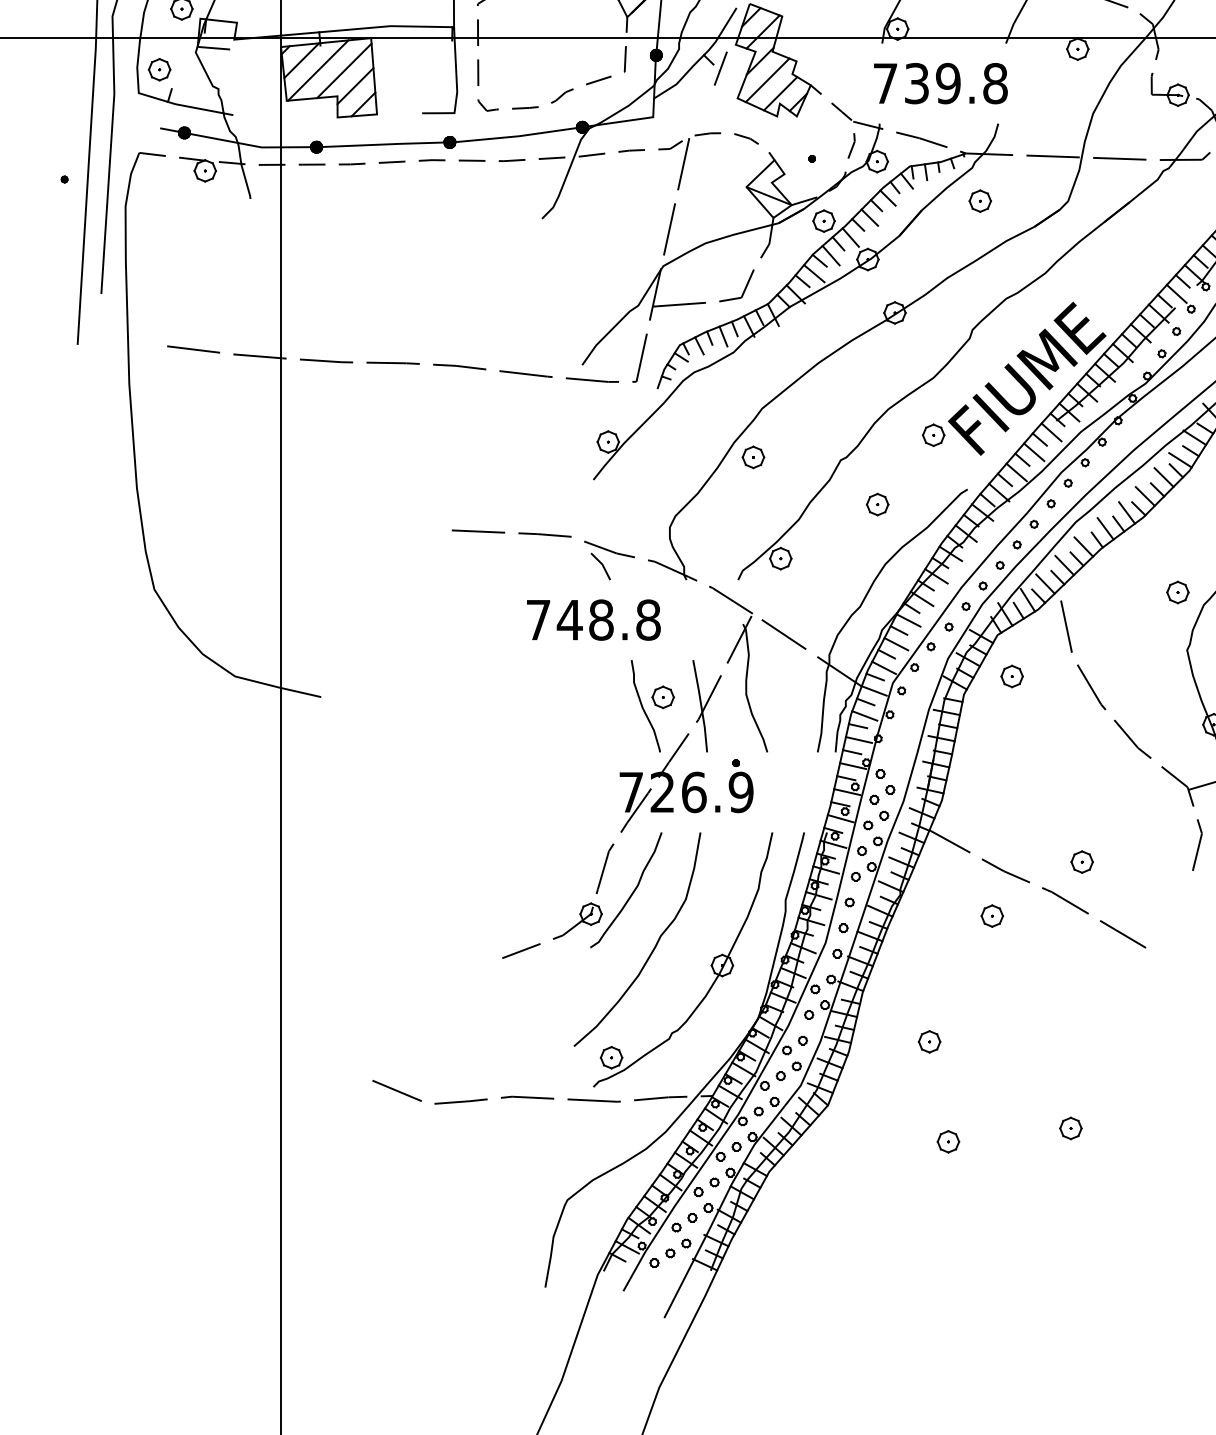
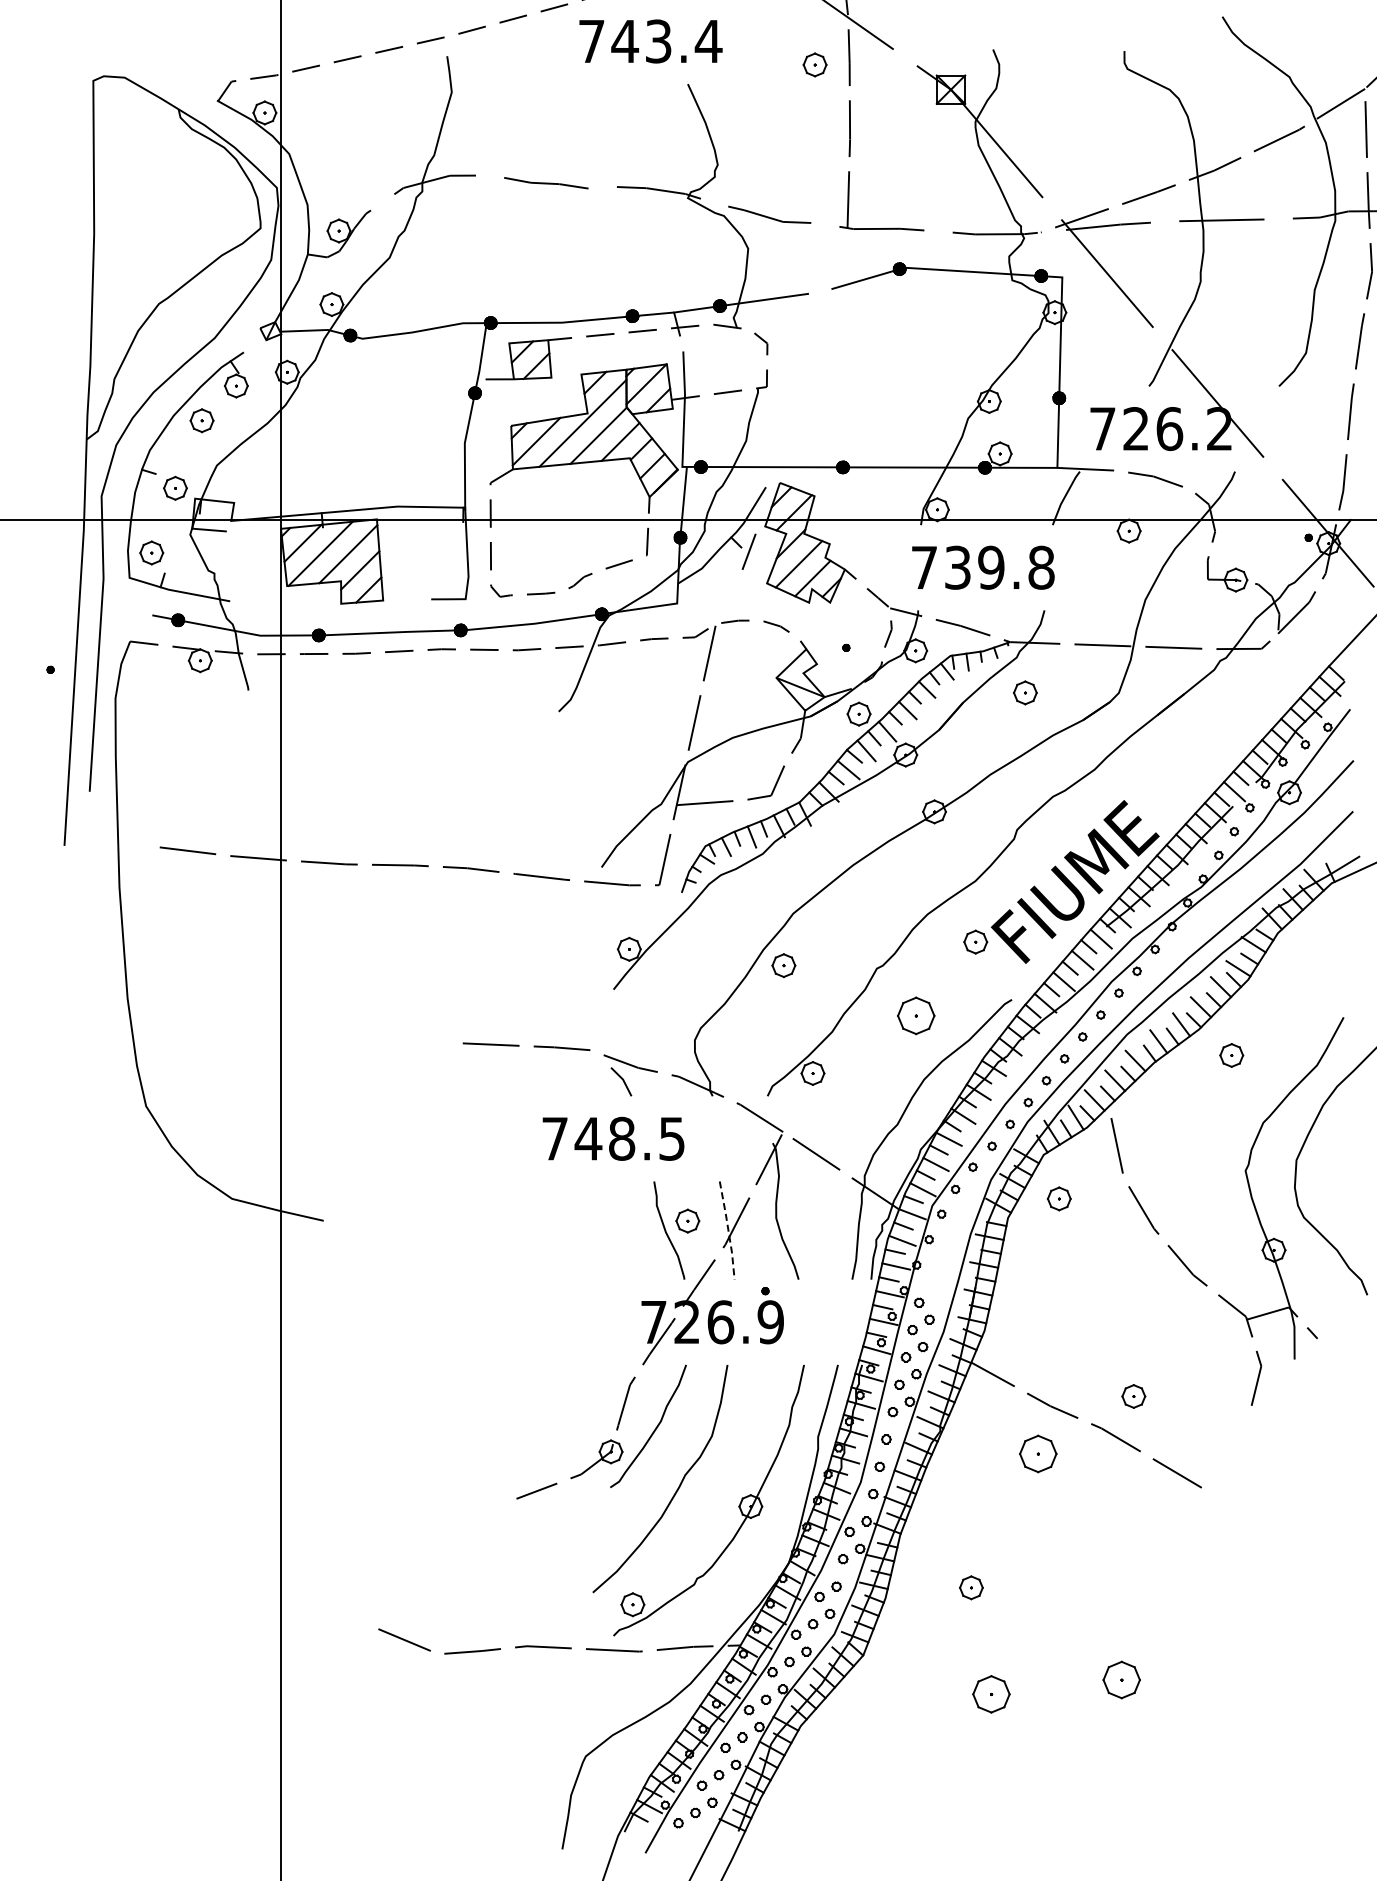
part: (877, 504) -> (915, 1015), size x1.6
part: (1177, 592) -> (1231, 1055), moved
text: (648, 619) -> (672, 1138), 748.8 -> 748.5
line: (701, 706) -> (728, 1230), solid -> dashed
part: (991, 915) -> (1037, 1453), size x1.6
part: (1070, 1127) -> (1121, 1679), size x1.6
part: (948, 1141) -> (991, 1693), size x1.6

